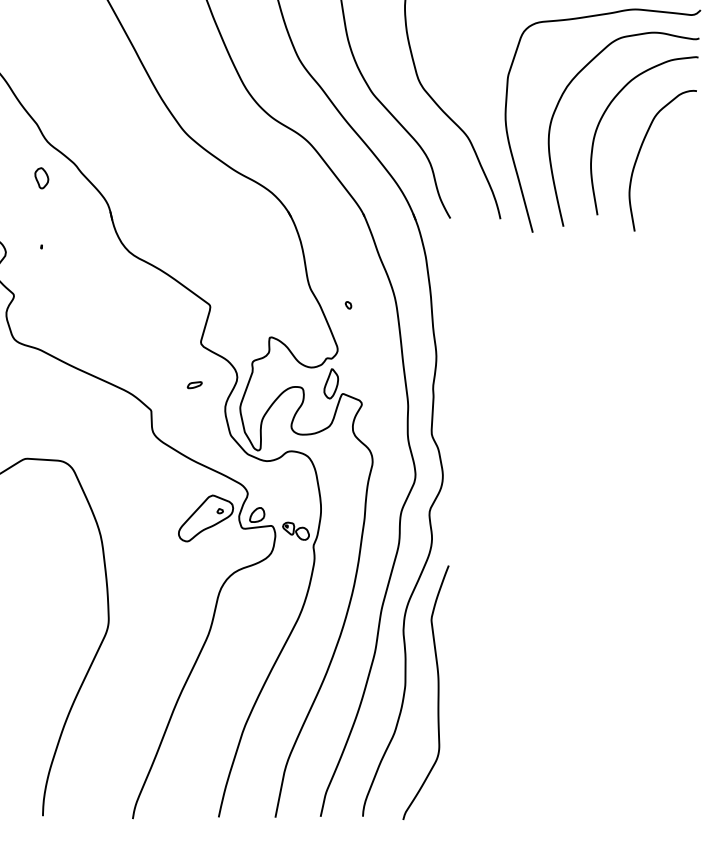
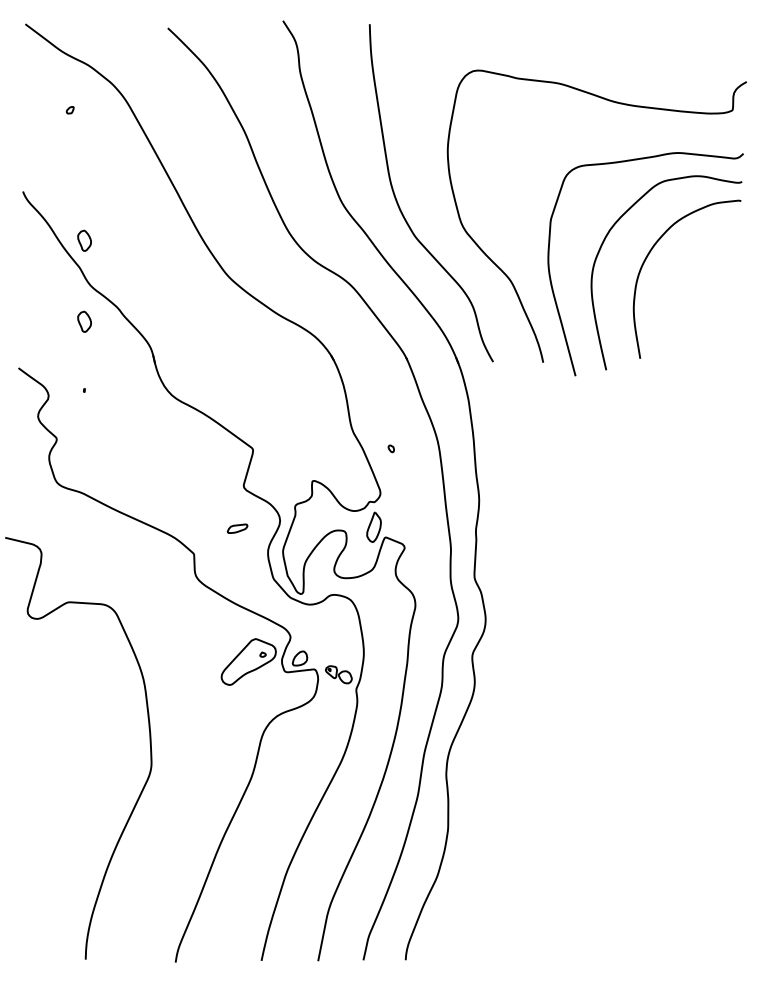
part: (41, 96) -> (84, 240), added
curve: (640, 150) -> (683, 294), removed
part: (194, 384) -> (237, 528), size x1.4
curve: (437, 692) -> (480, 836), removed

